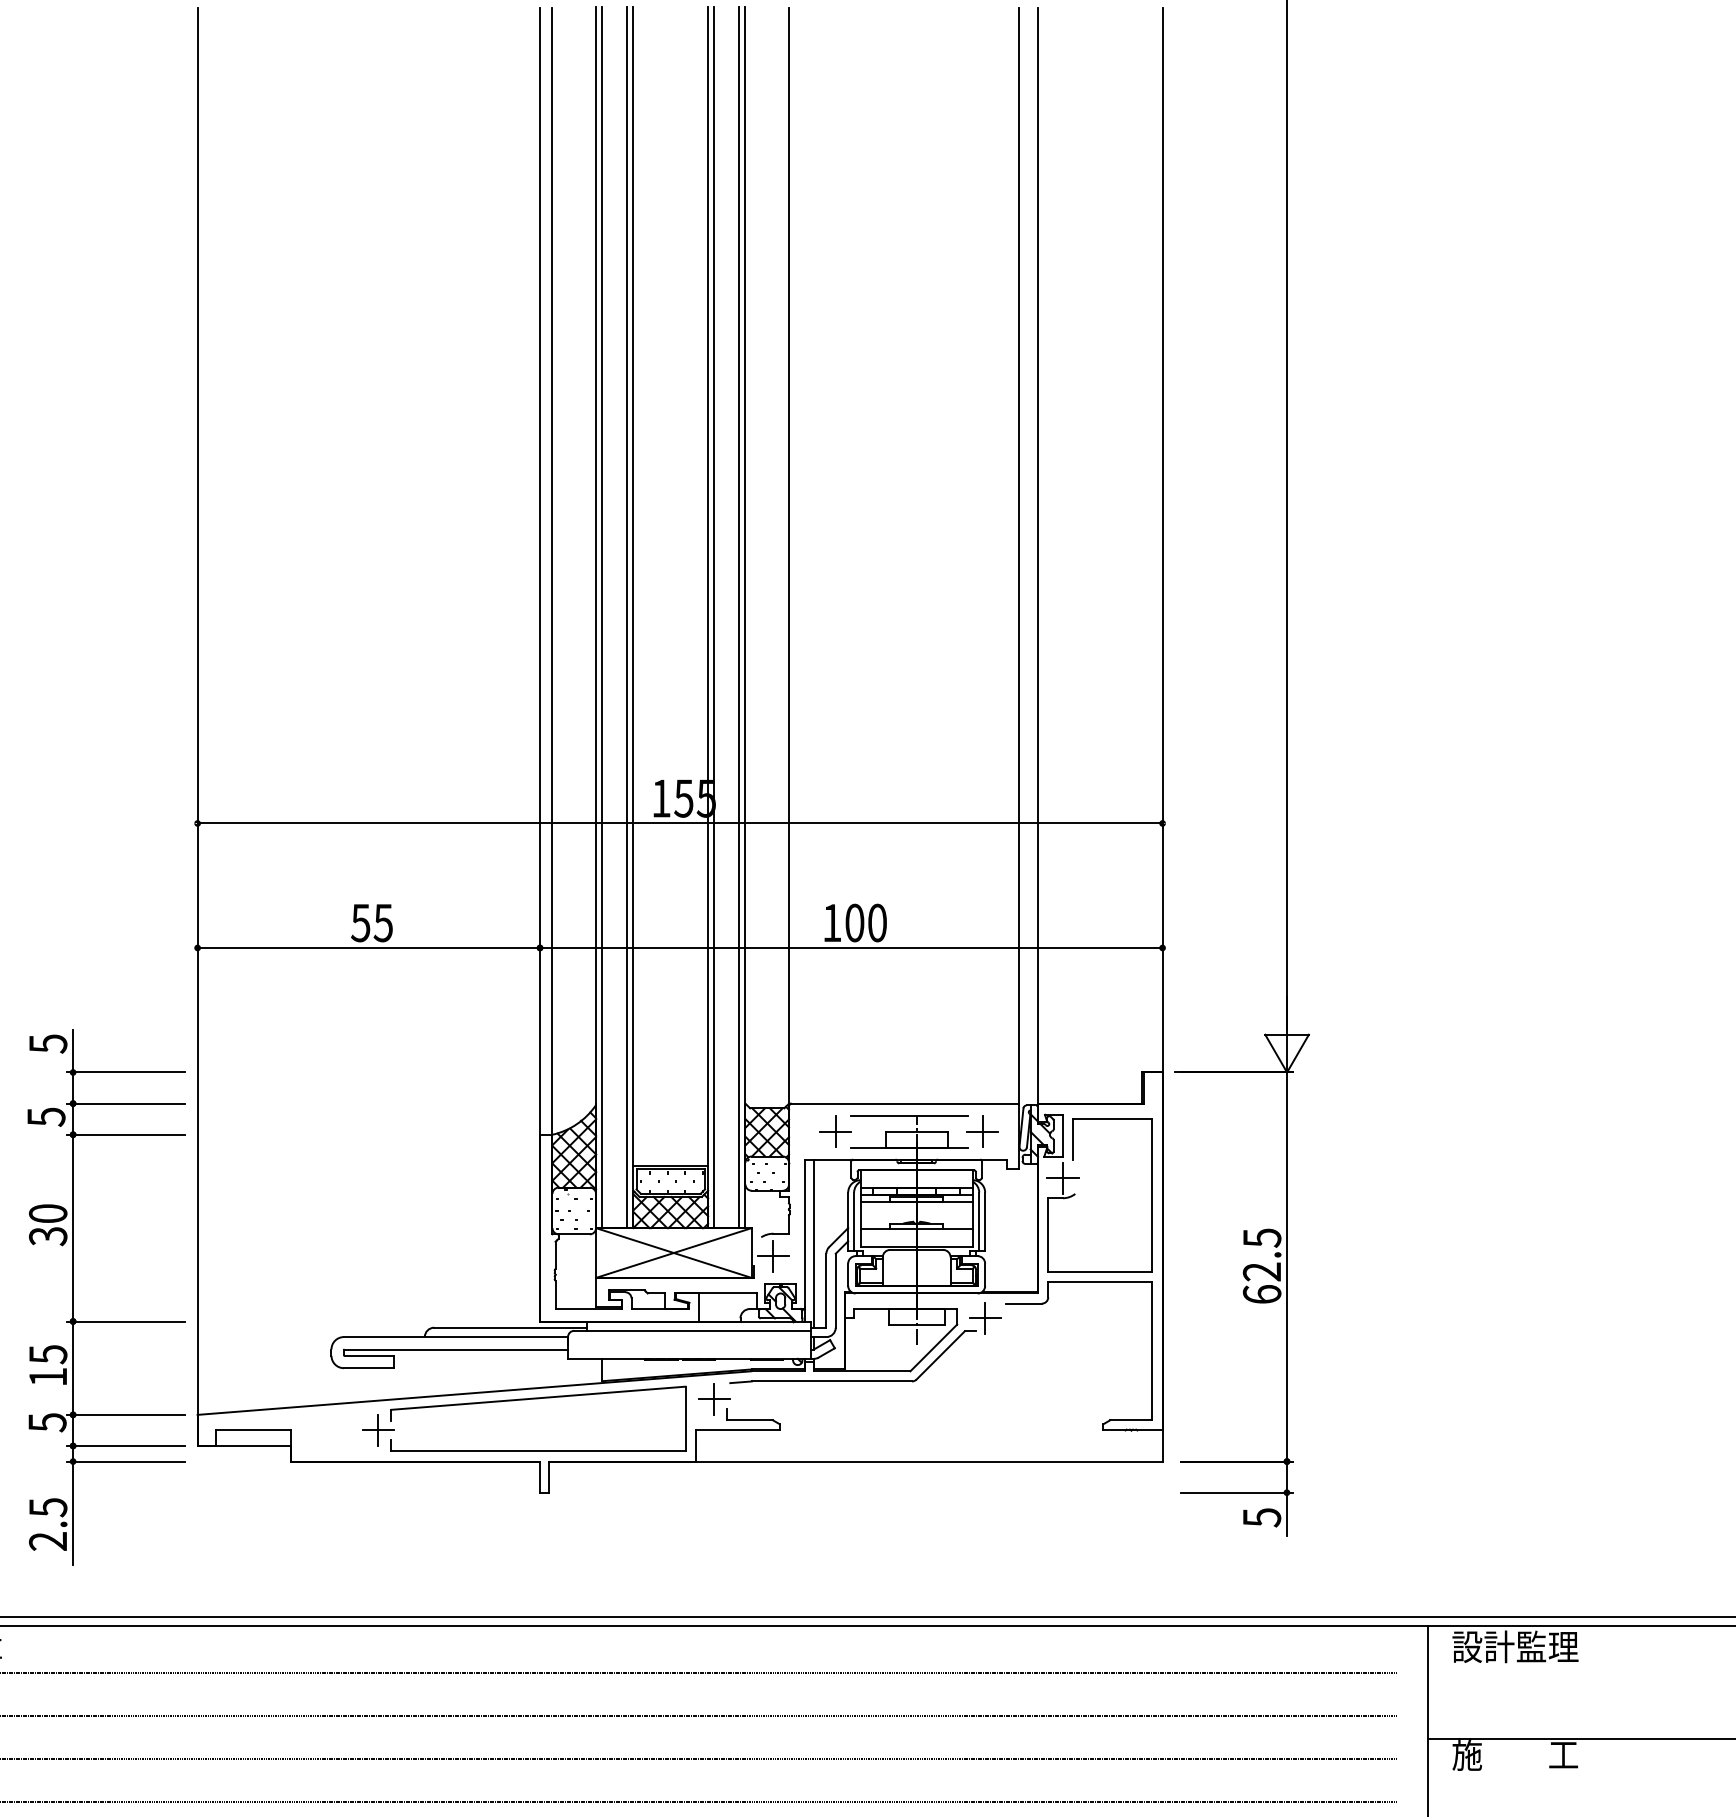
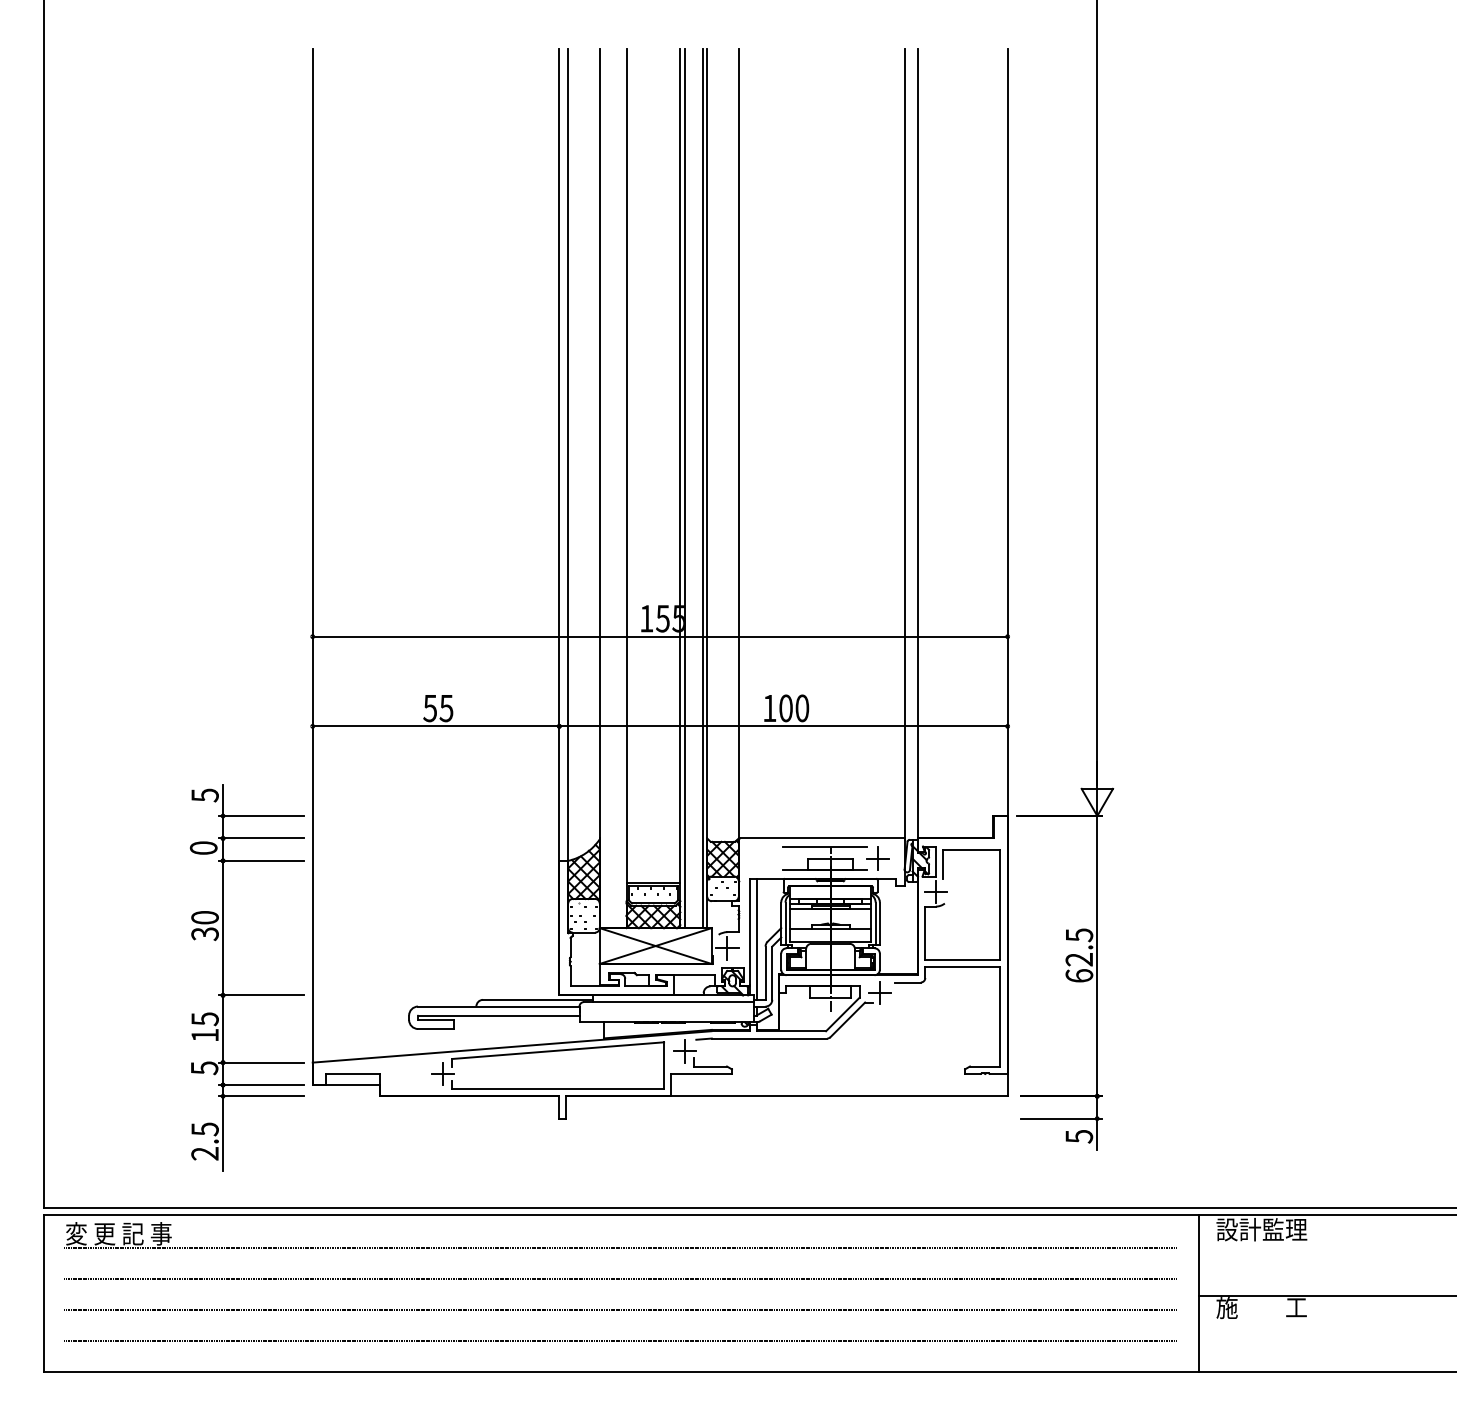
line: (602, 617) -> (604, 488), removed
line: (627, 617) -> (622, 488), removed
text: (45, 1117) -> (203, 848), 5 -> 0
part: (836, 1131) -> (772, 858), removed

